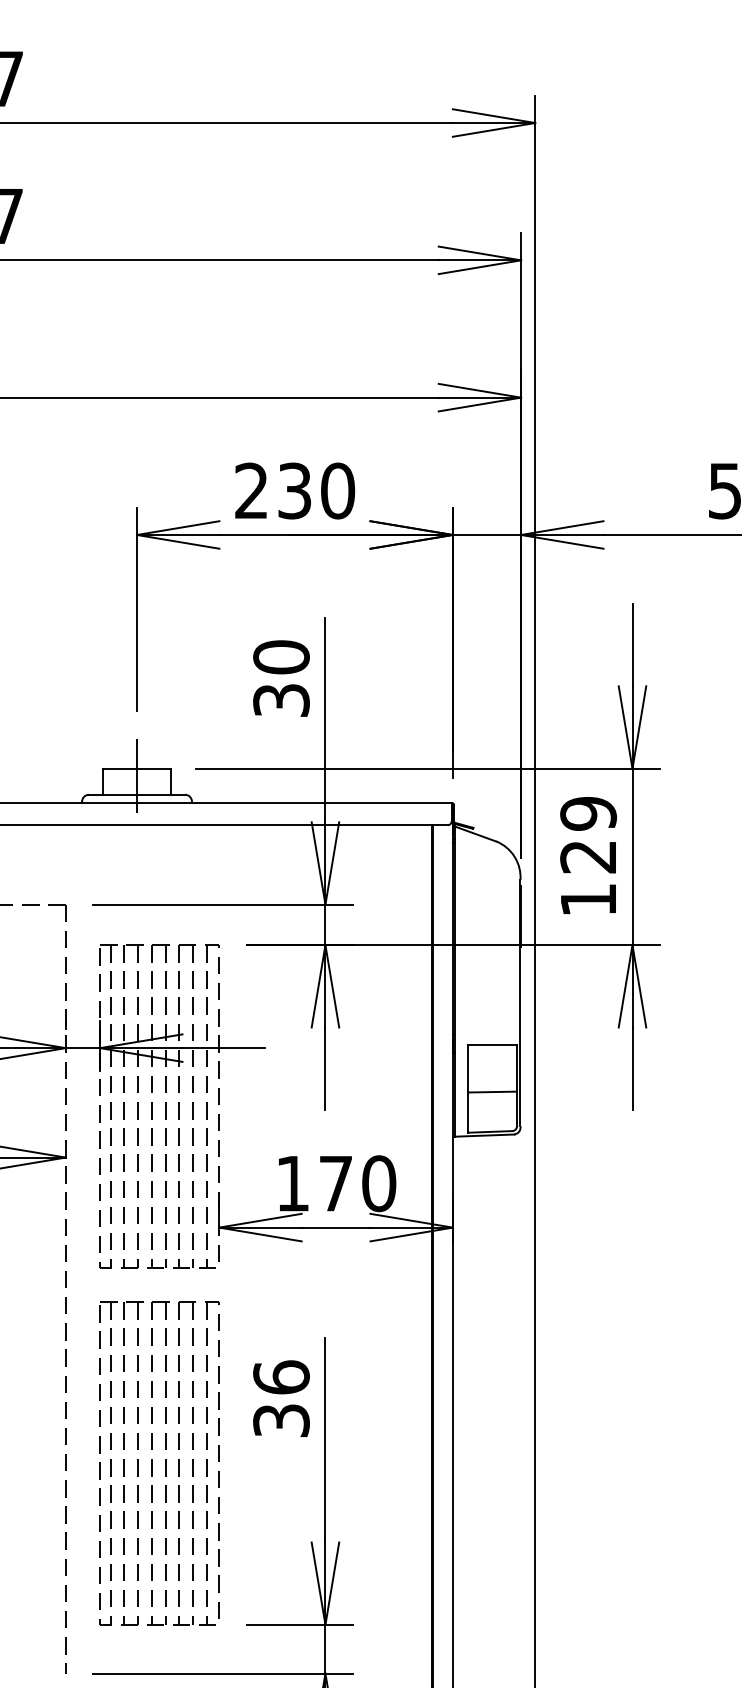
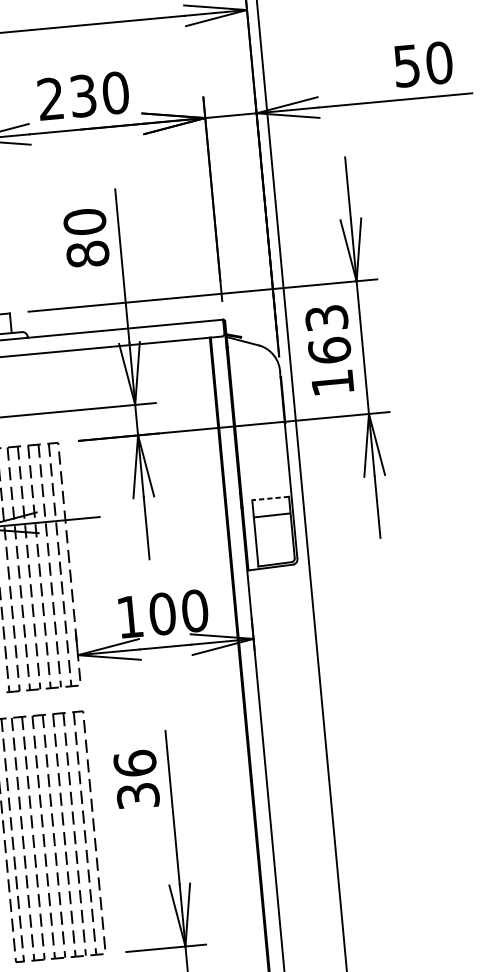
text: (281, 700) -> (87, 254), 30 -> 80
text: (588, 835) -> (328, 334), 129 -> 163
line: (492, 1044) -> (270, 498), solid -> dashed
line: (491, 1091) -> (271, 515), moved
text: (336, 1183) -> (163, 613), 170 -> 100

